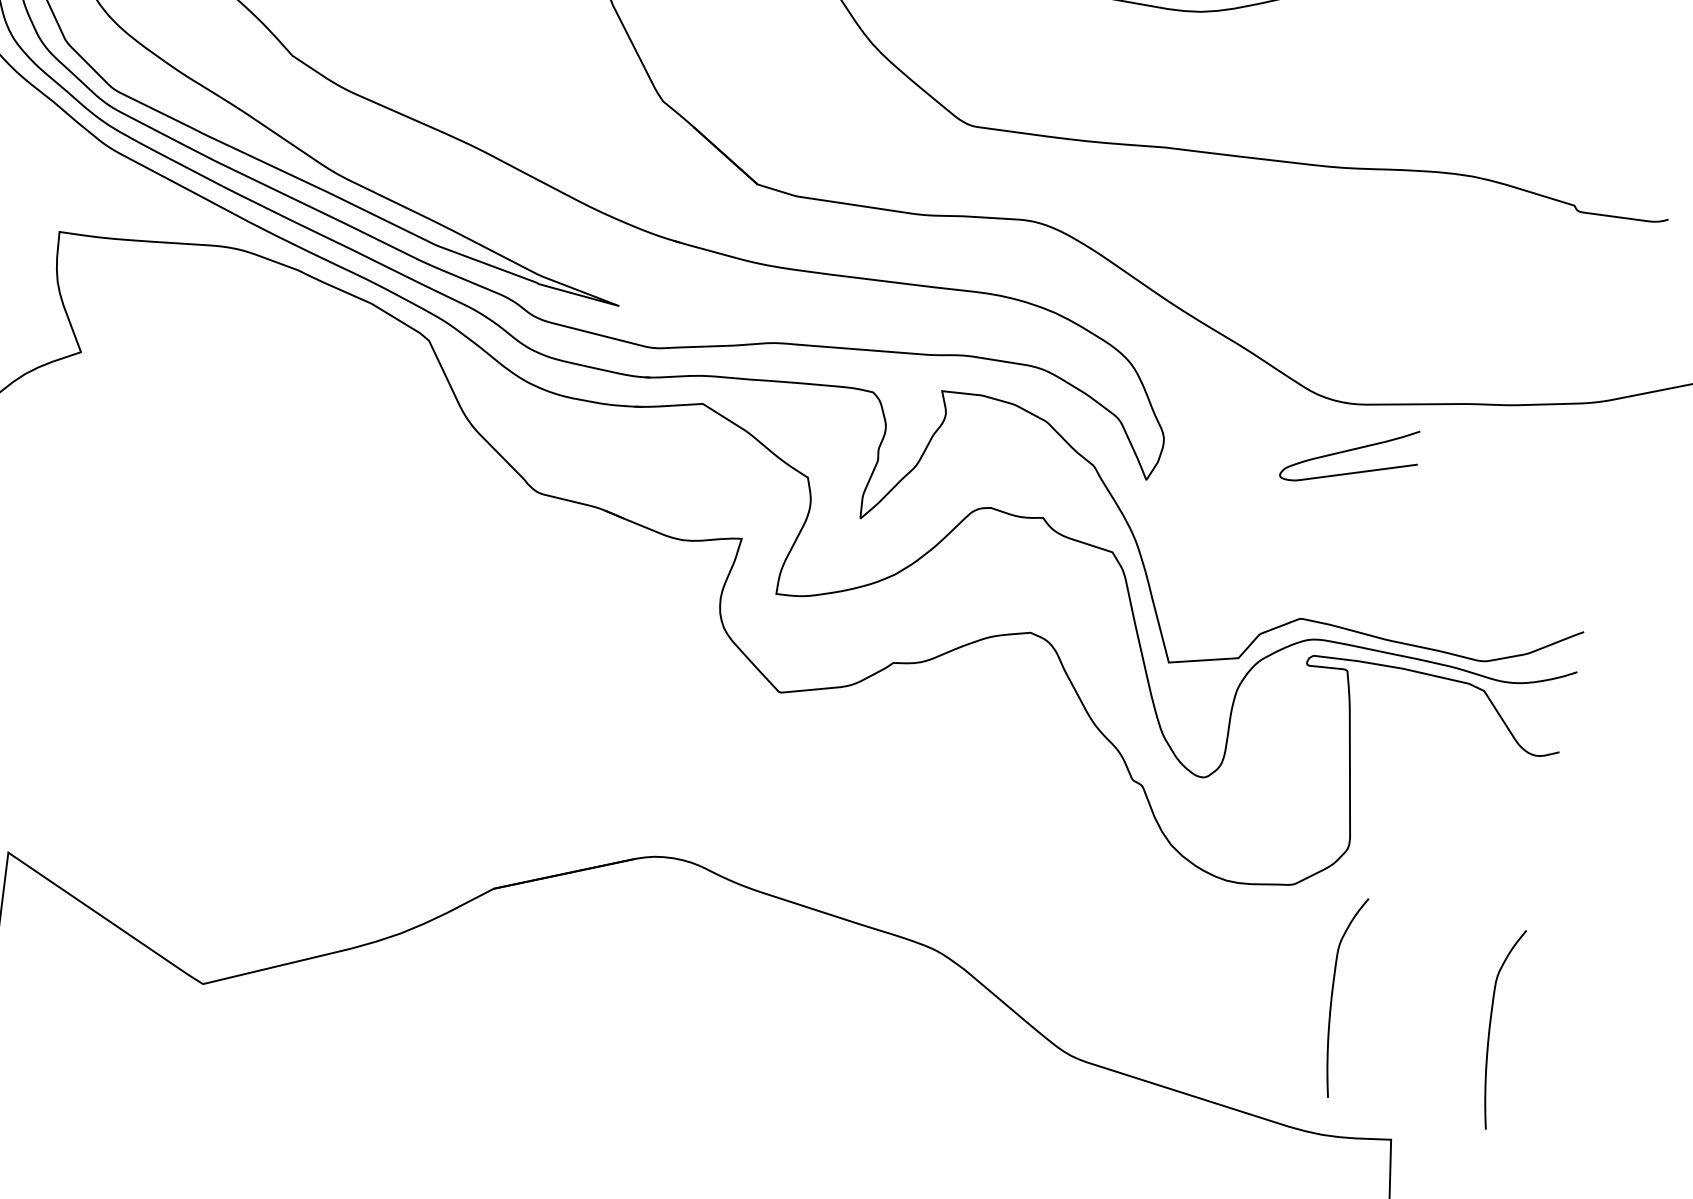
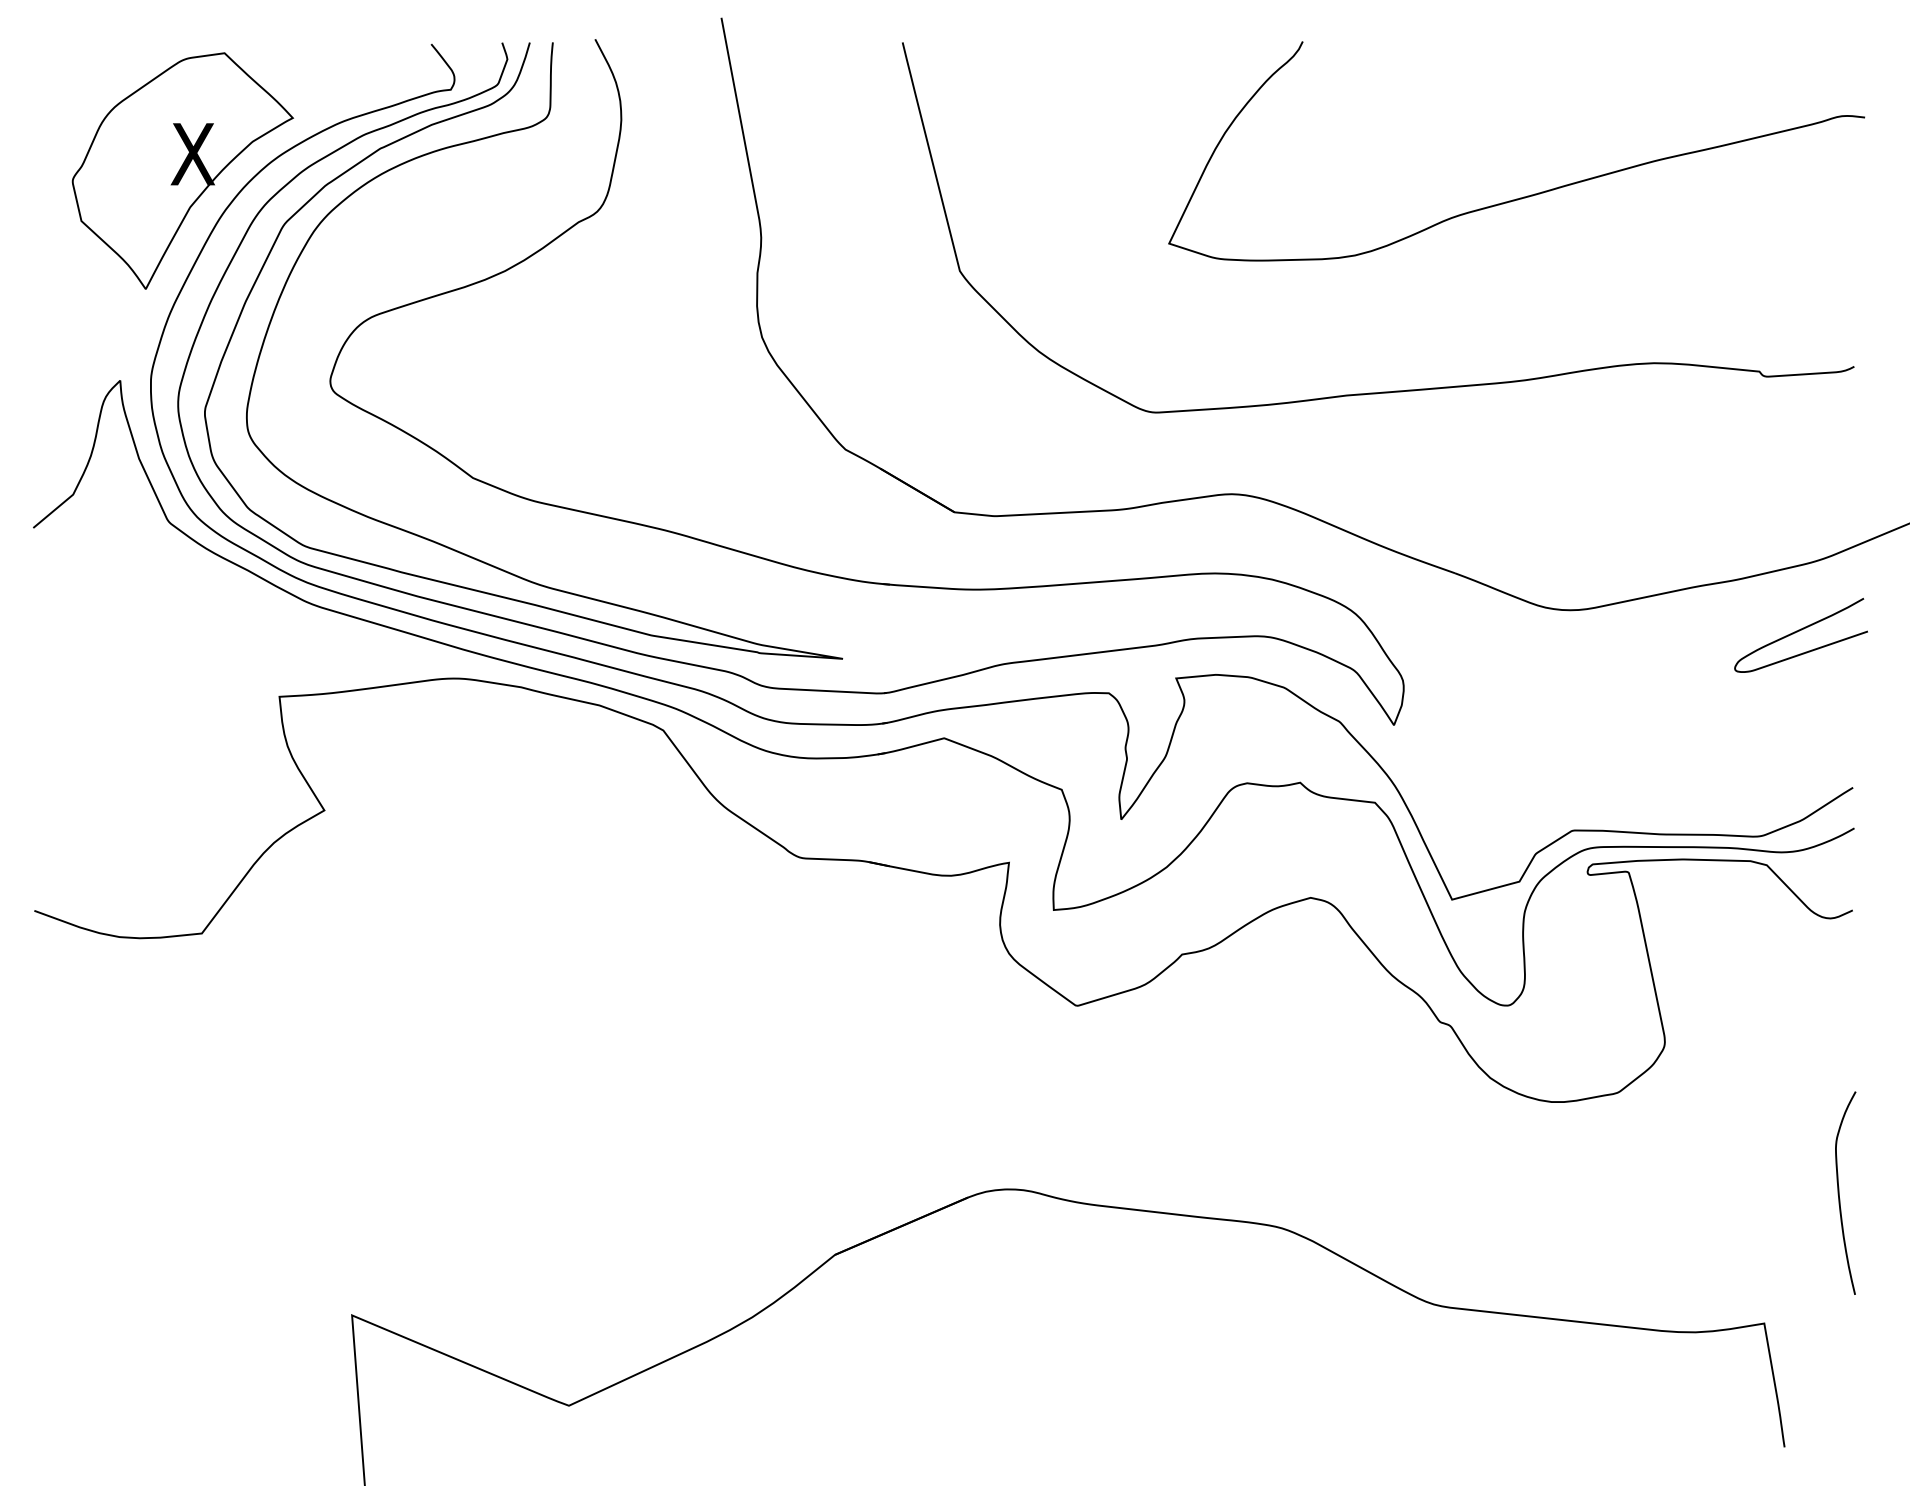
curve: (1350, 451) -> (1799, 631), moved
curve: (1332, 994) -> (1678, 1192), removed

